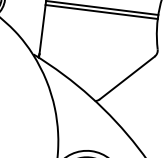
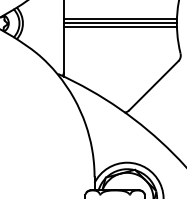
line: (100, 15) -> (119, 27), added

